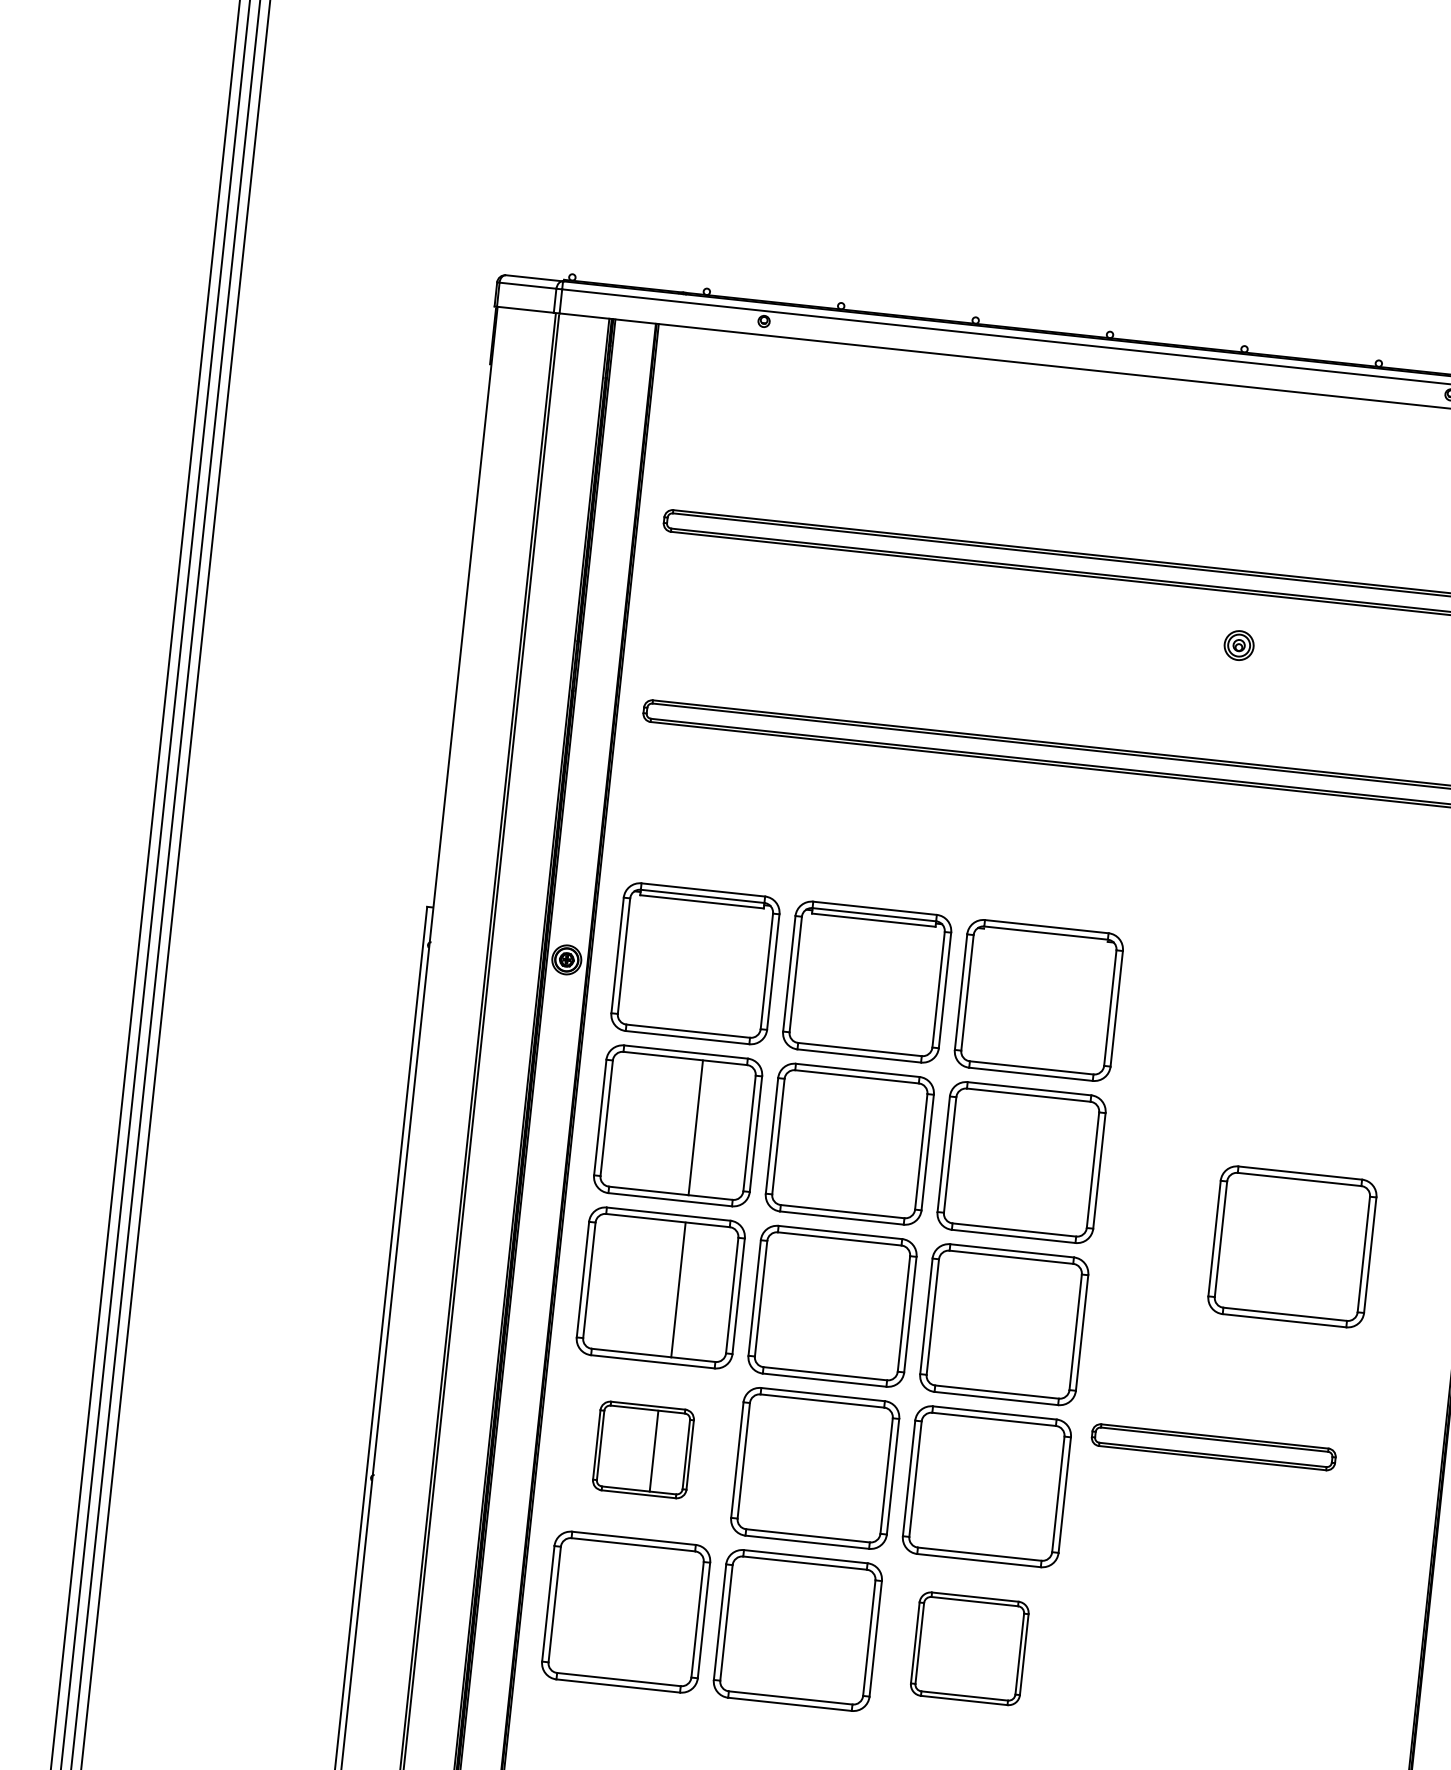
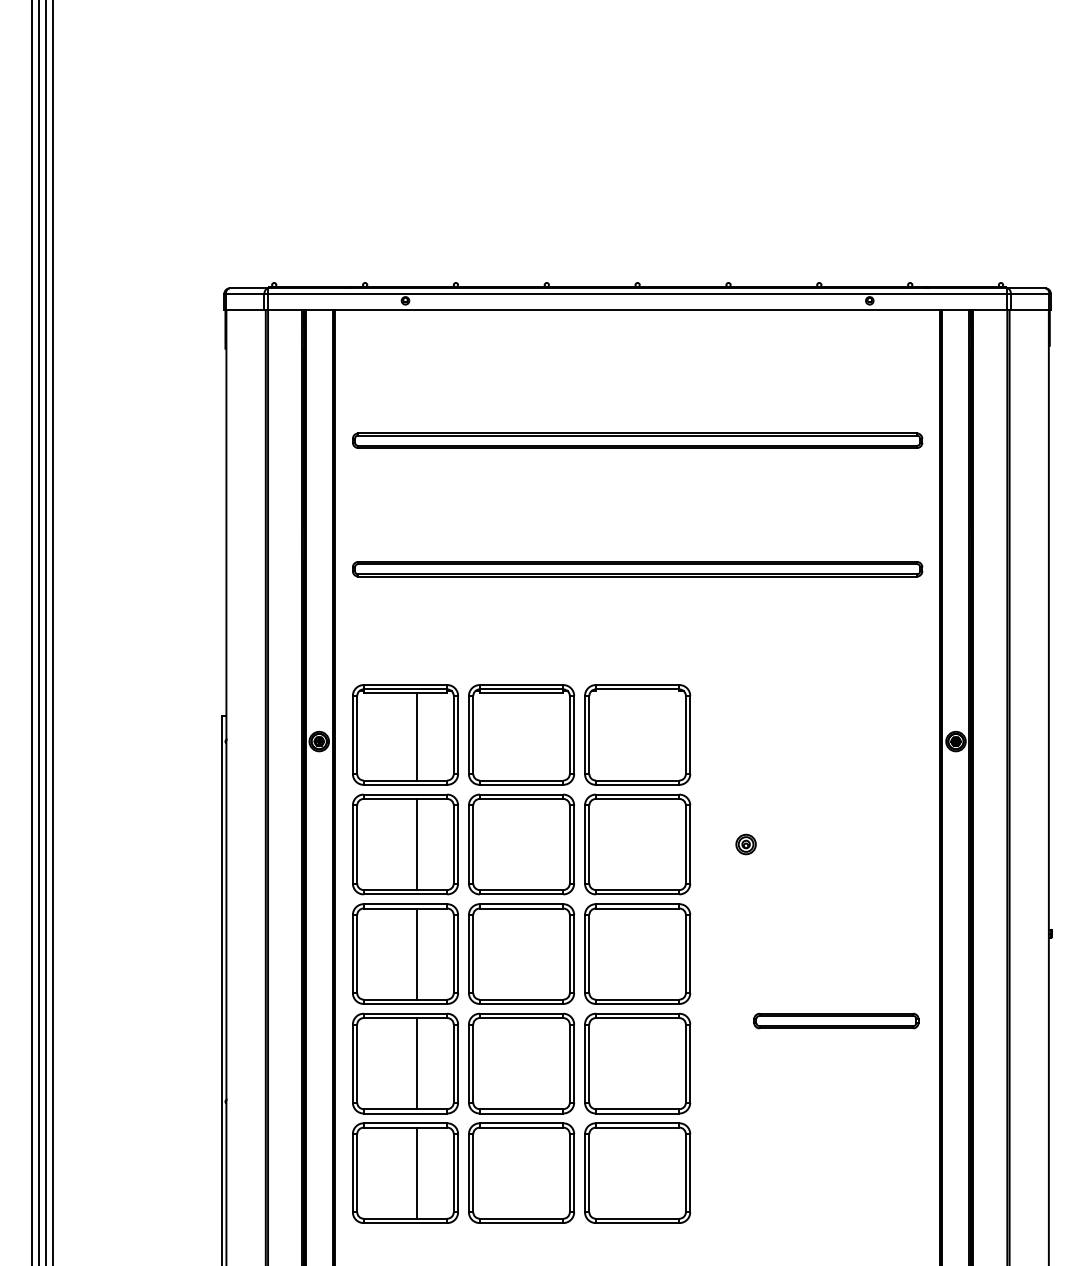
part: (1238, 645) -> (745, 844), moved
line: (712, 967) -> (417, 736), added
part: (1292, 1246) -> (824, 881), removed
part: (1214, 1446) -> (836, 1020), moved
part: (643, 1449) -> (405, 1063), size x1.67
line: (644, 1613) -> (417, 1172), added
part: (969, 1647) -> (637, 1172), size x1.43

